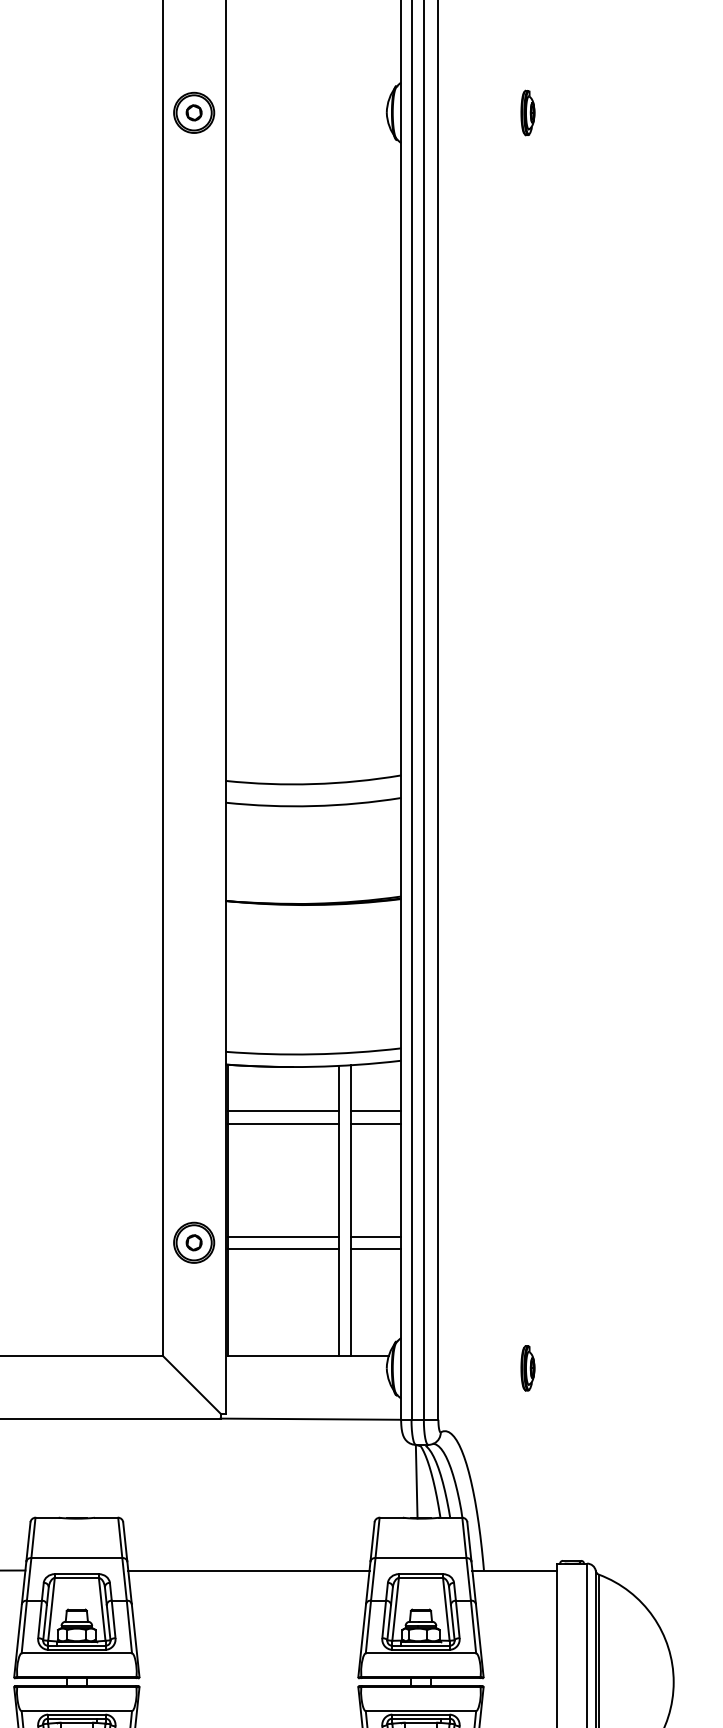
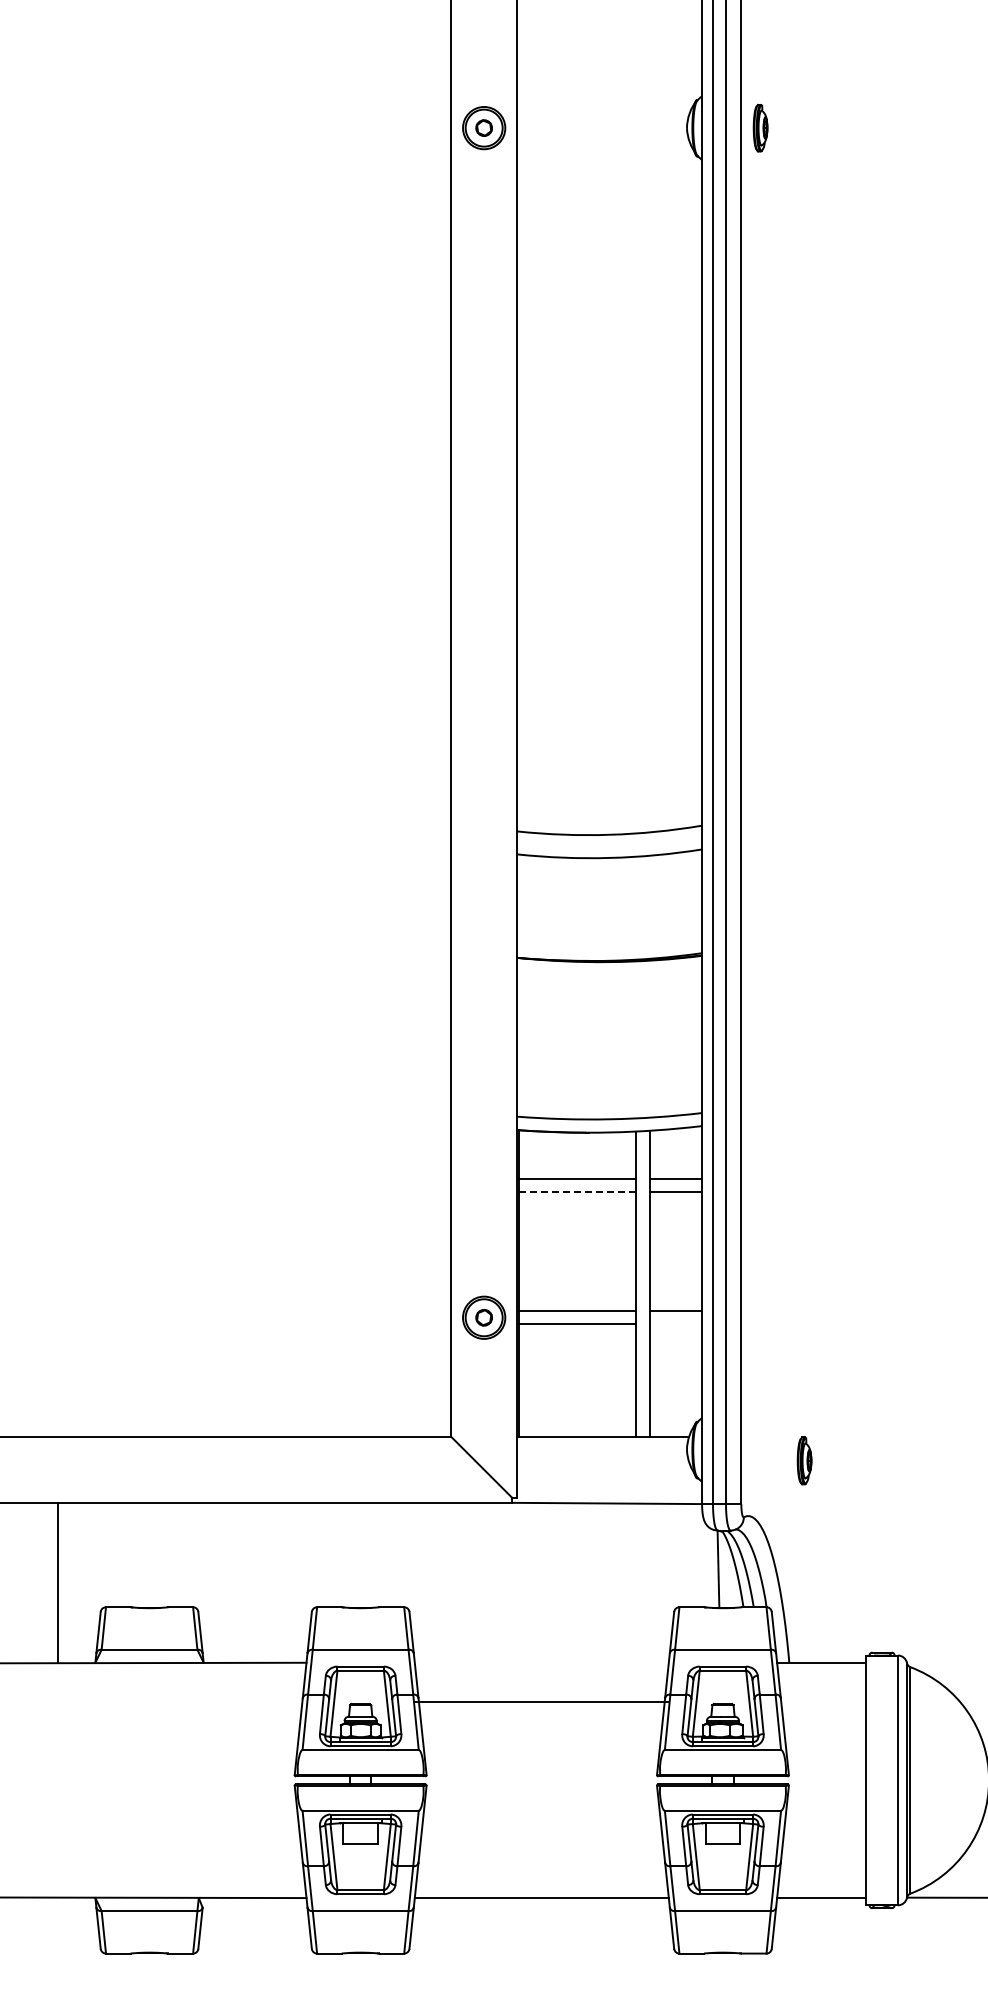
part: (527, 113) -> (760, 128), moved
line: (283, 1123) -> (578, 1192), solid -> dashed
line: (375, 1249) -> (675, 1324), removed
part: (527, 1367) -> (804, 1460), moved
line: (248, 1570) -> (541, 1701), moved

